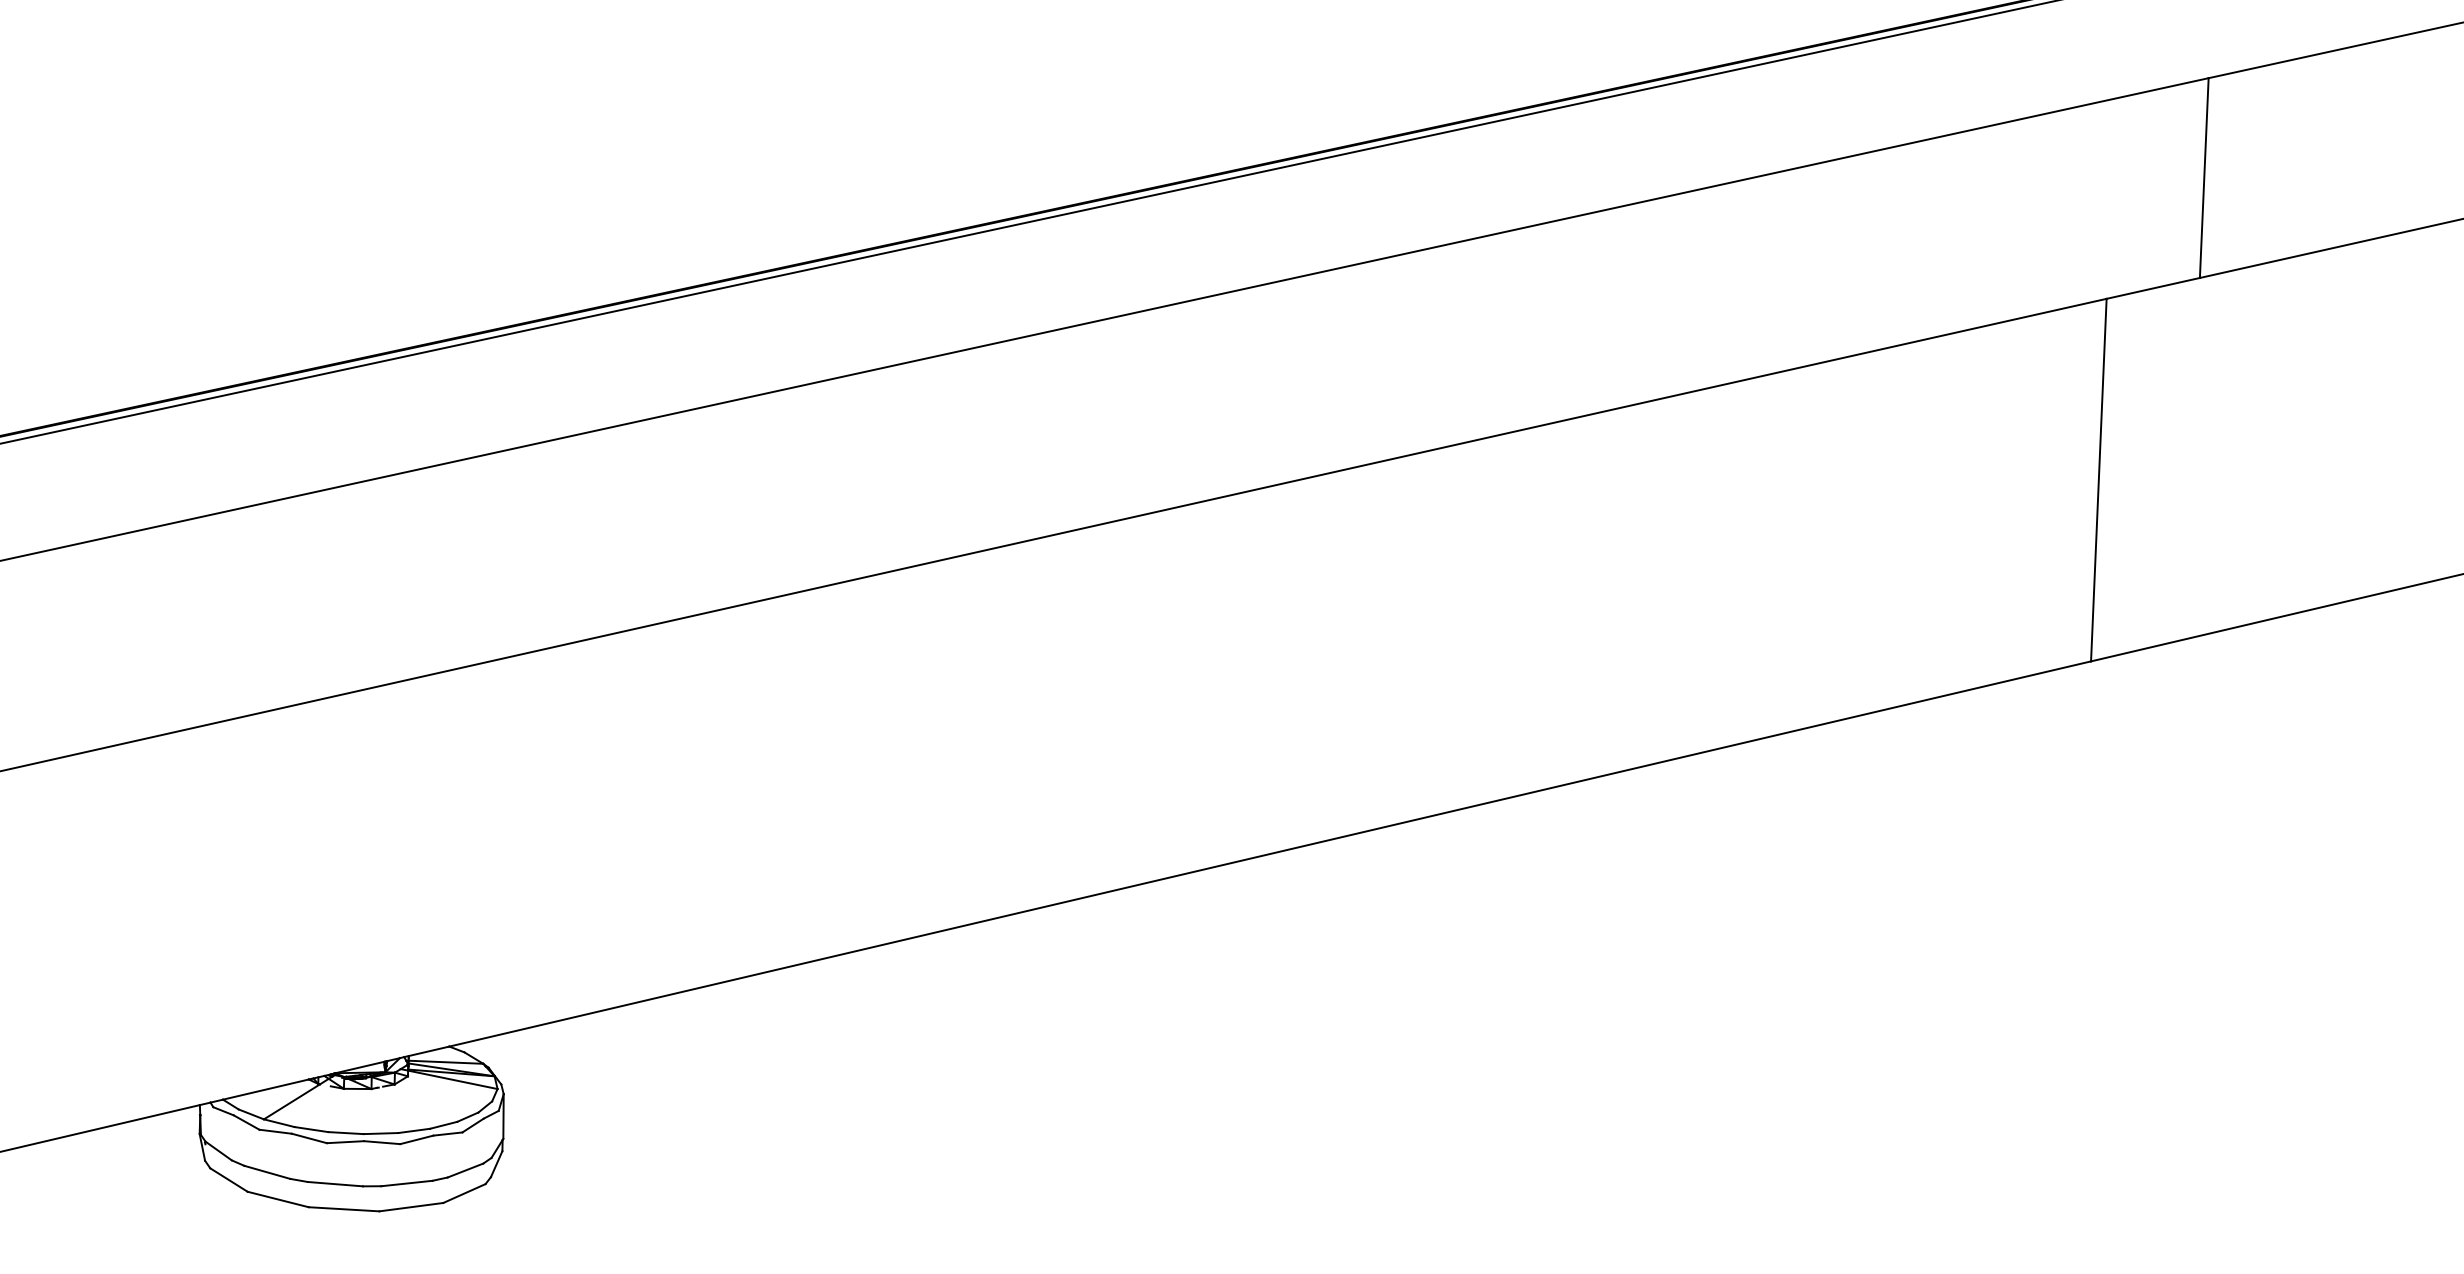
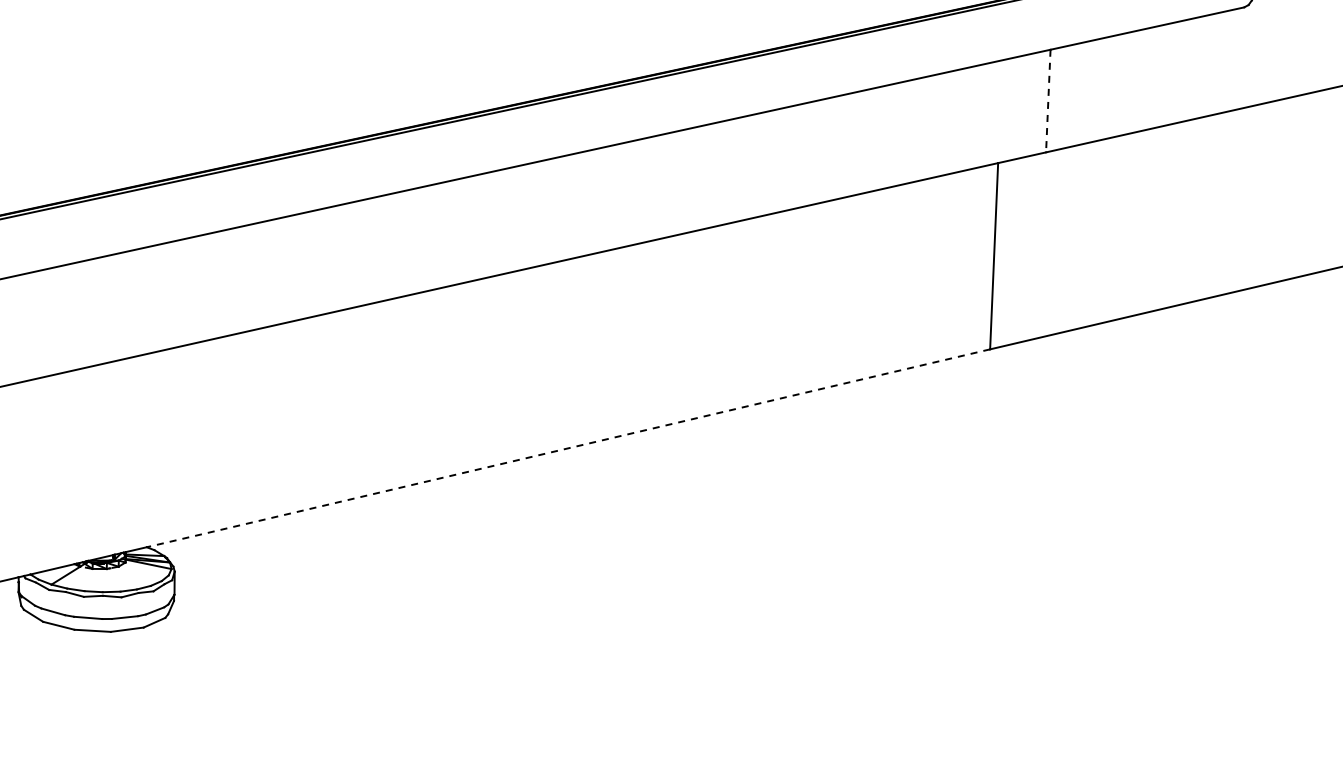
line: (2204, 178) -> (1048, 101), solid -> dashed
line: (1268, 854) -> (567, 448), solid -> dashed

